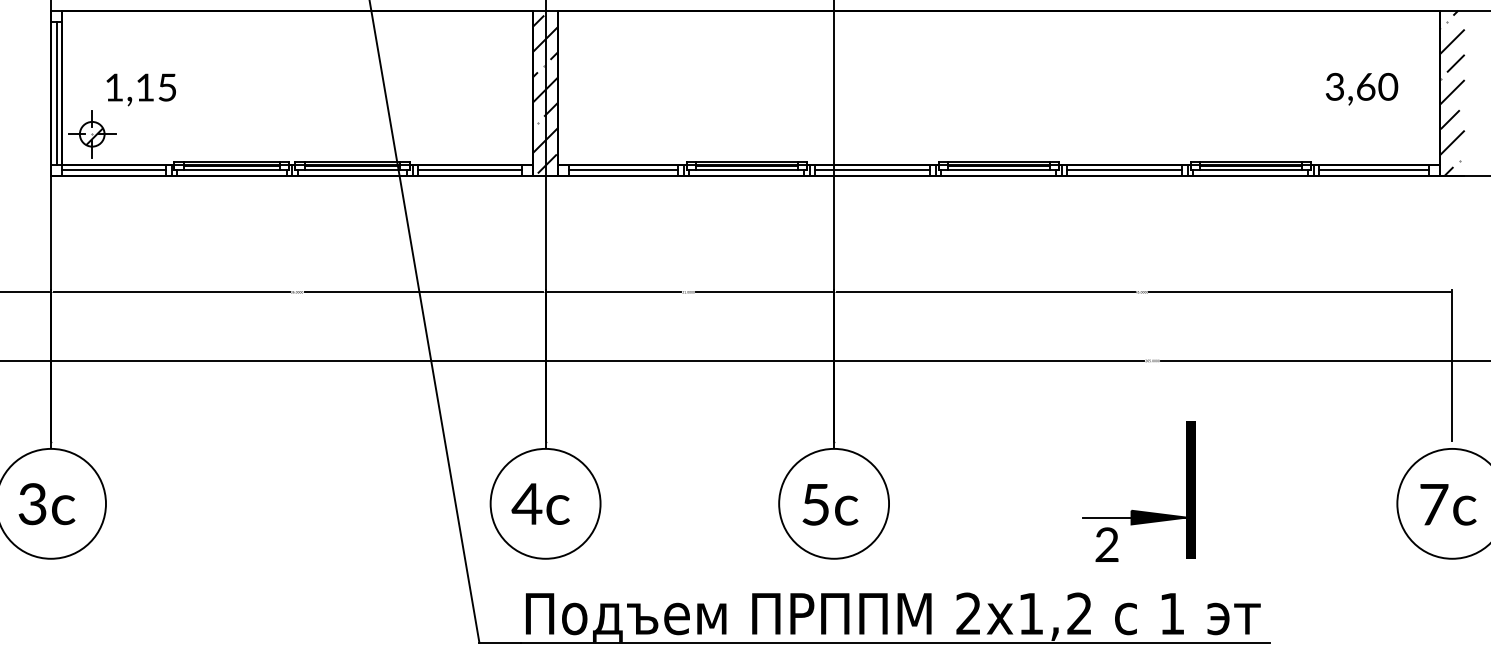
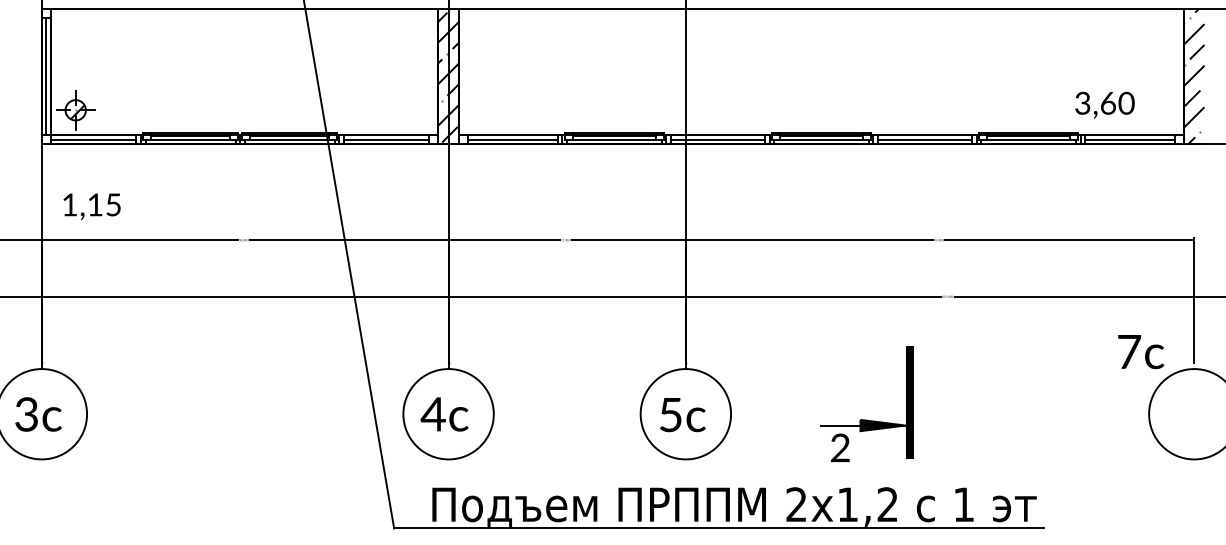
text: (1361, 88) -> (1104, 104), moved
text: (140, 89) -> (91, 206), moved
text: (1448, 505) -> (1141, 352), moved
part: (1138, 510) -> (866, 419), moved

